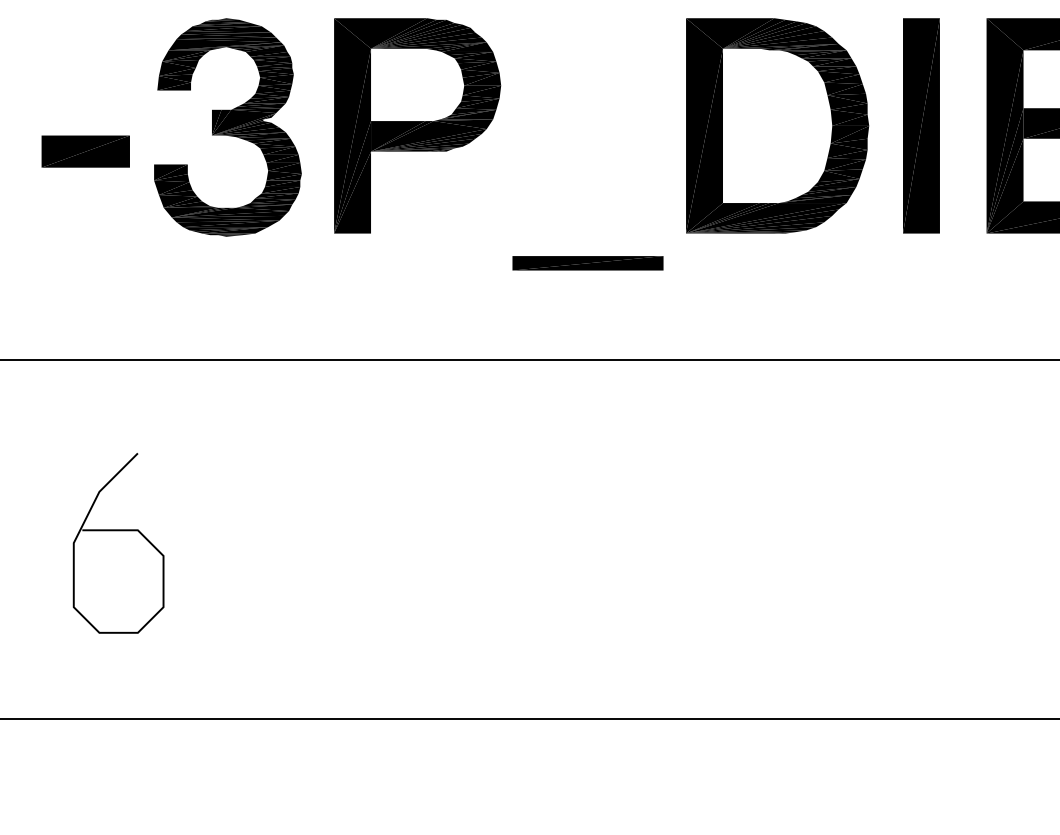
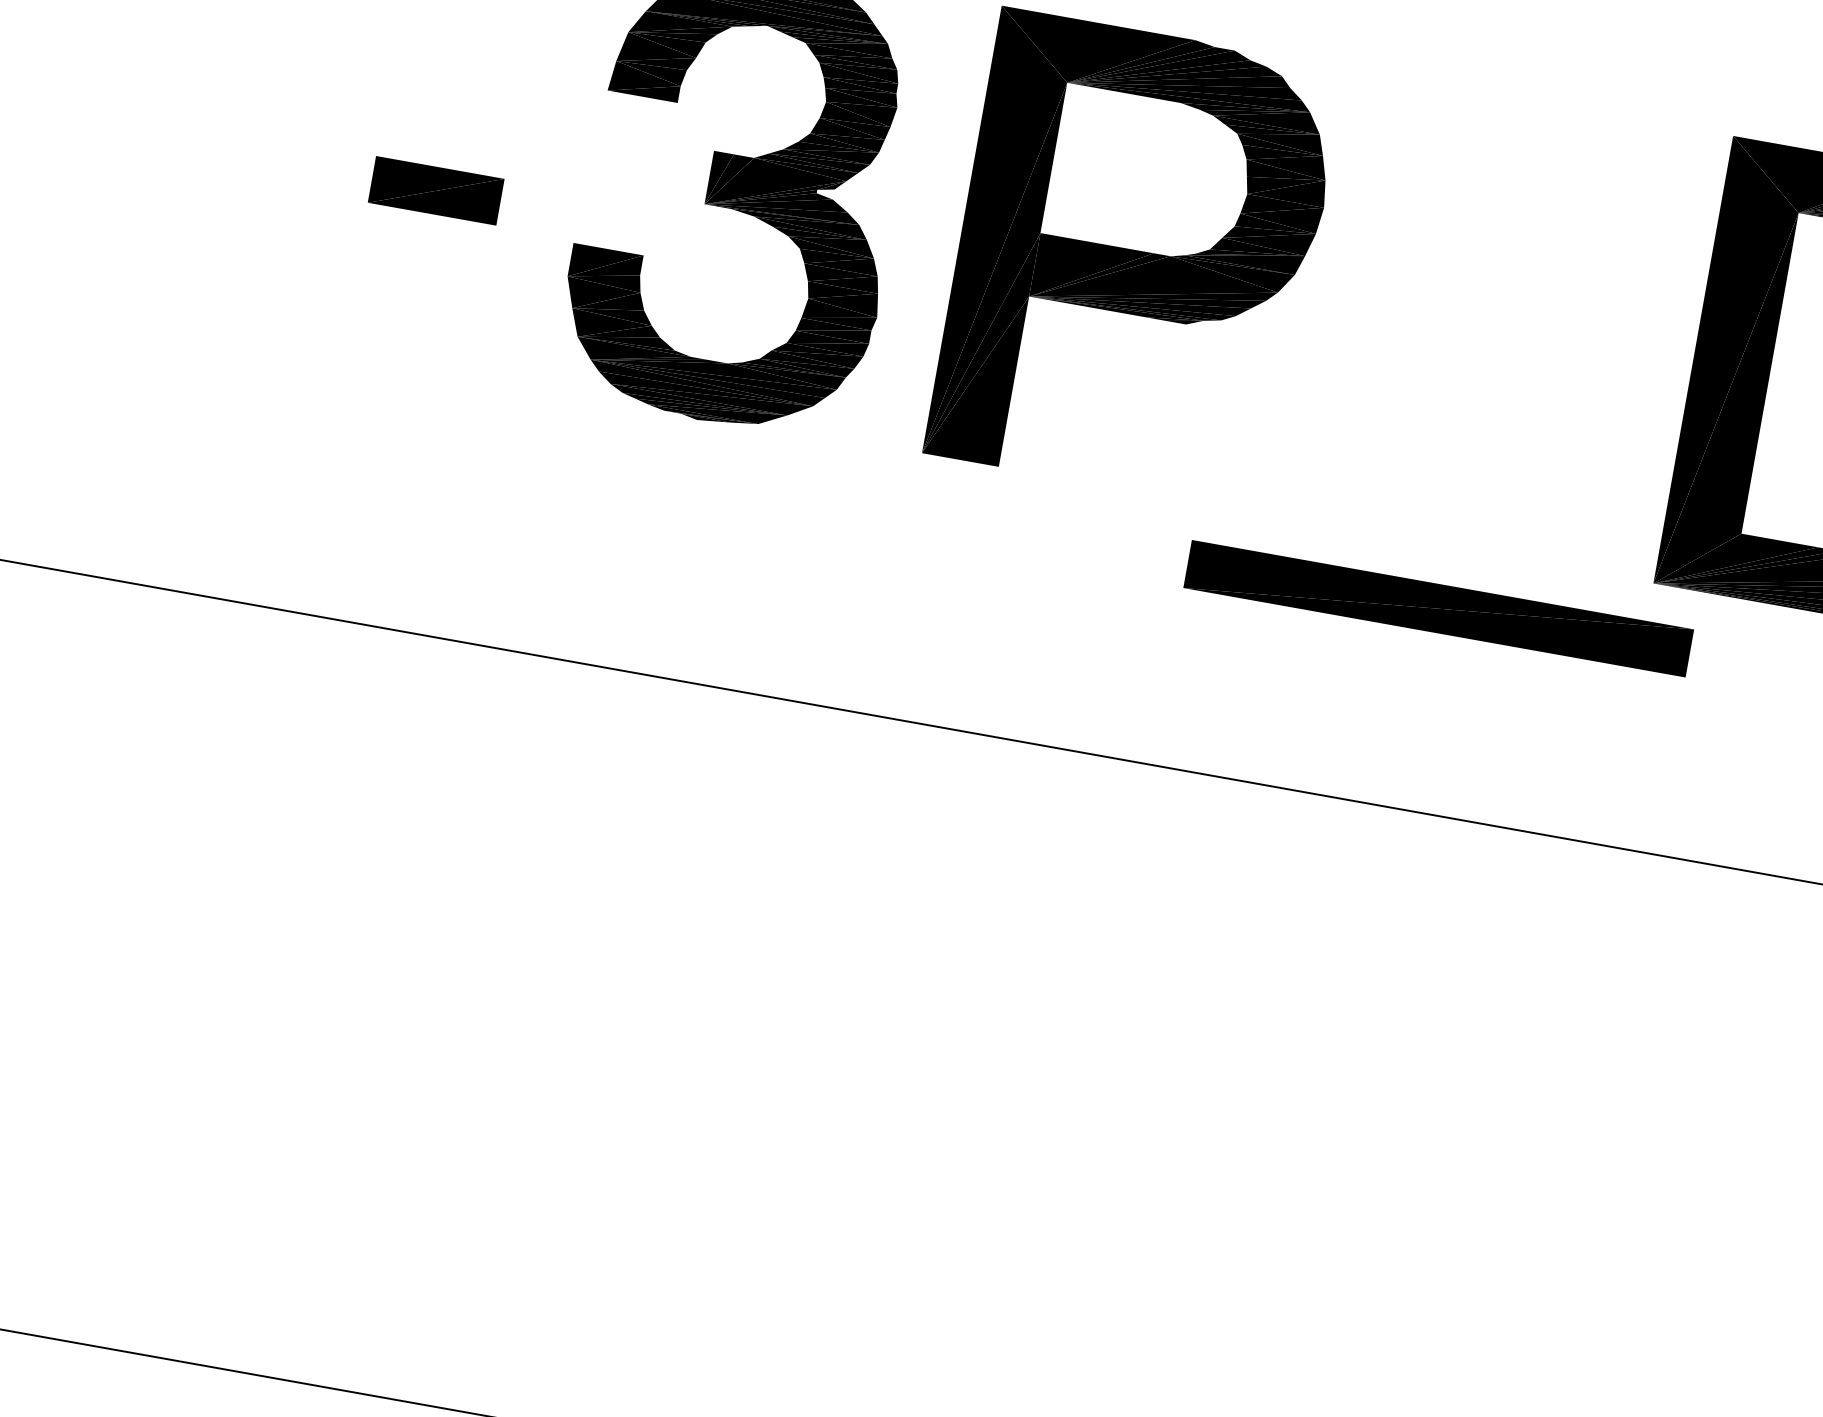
part: (85, 151) -> (435, 190), size x0.7
part: (587, 263) -> (1437, 609), size x1.6
curve: (118, 531) -> (363, 992), removed

